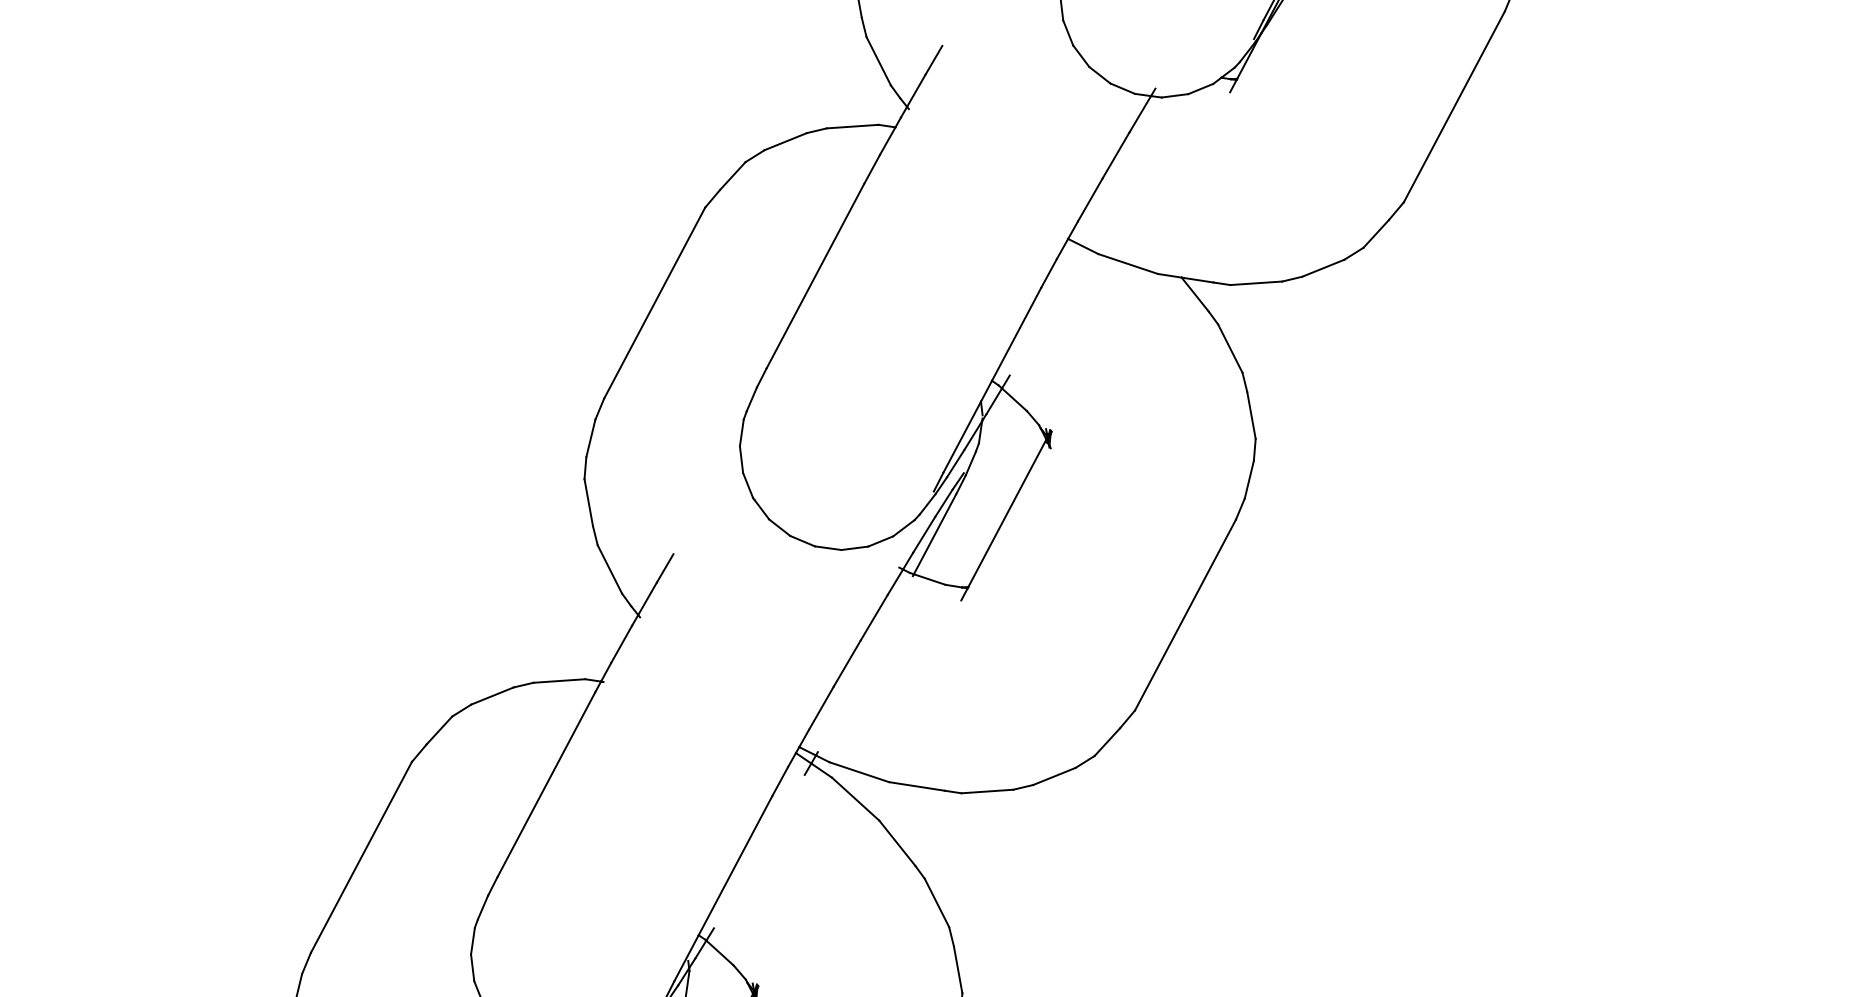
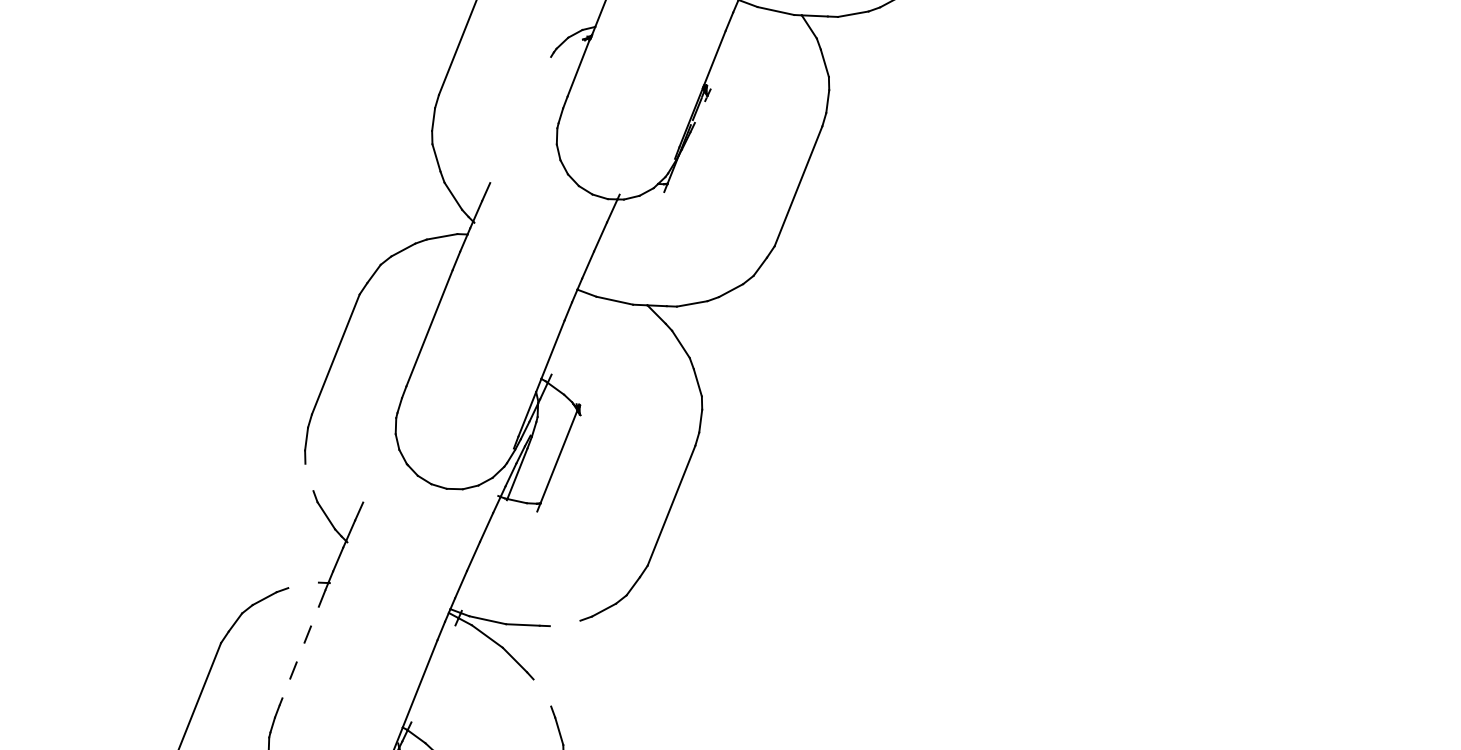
line: (588, 502) -> (309, 477), removed
line: (559, 681) -> (303, 585), removed
line: (546, 784) -> (302, 647), solid -> dashed
line: (986, 791) -> (564, 623), removed
line: (937, 902) -> (542, 692), removed

